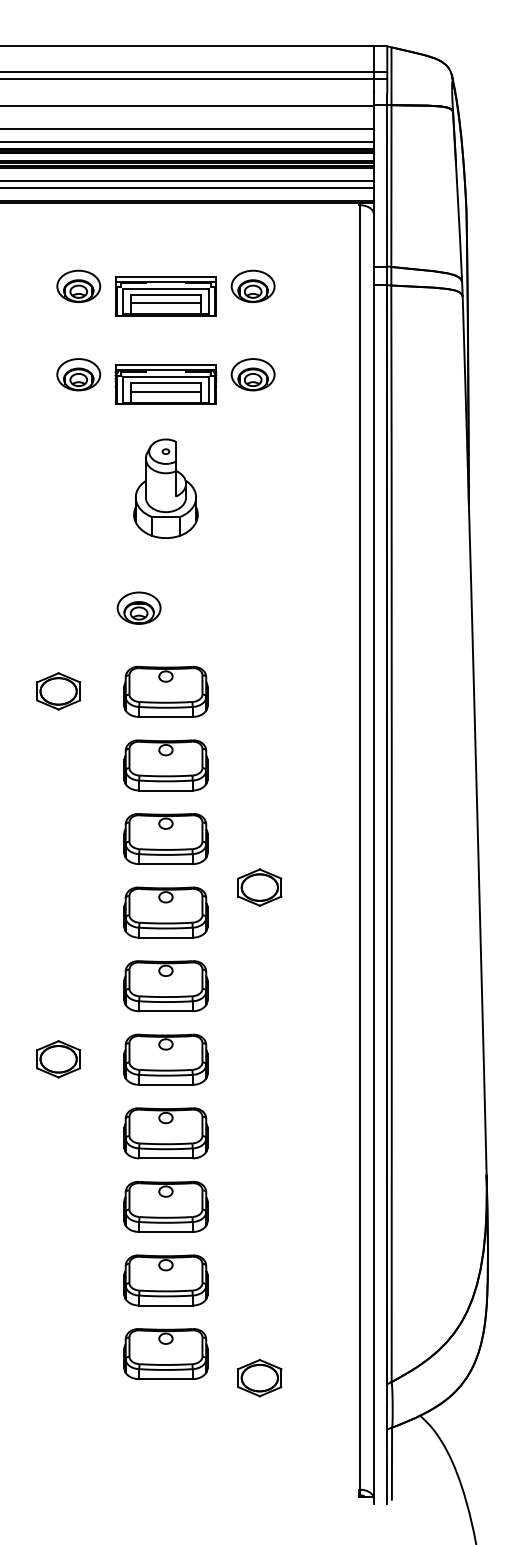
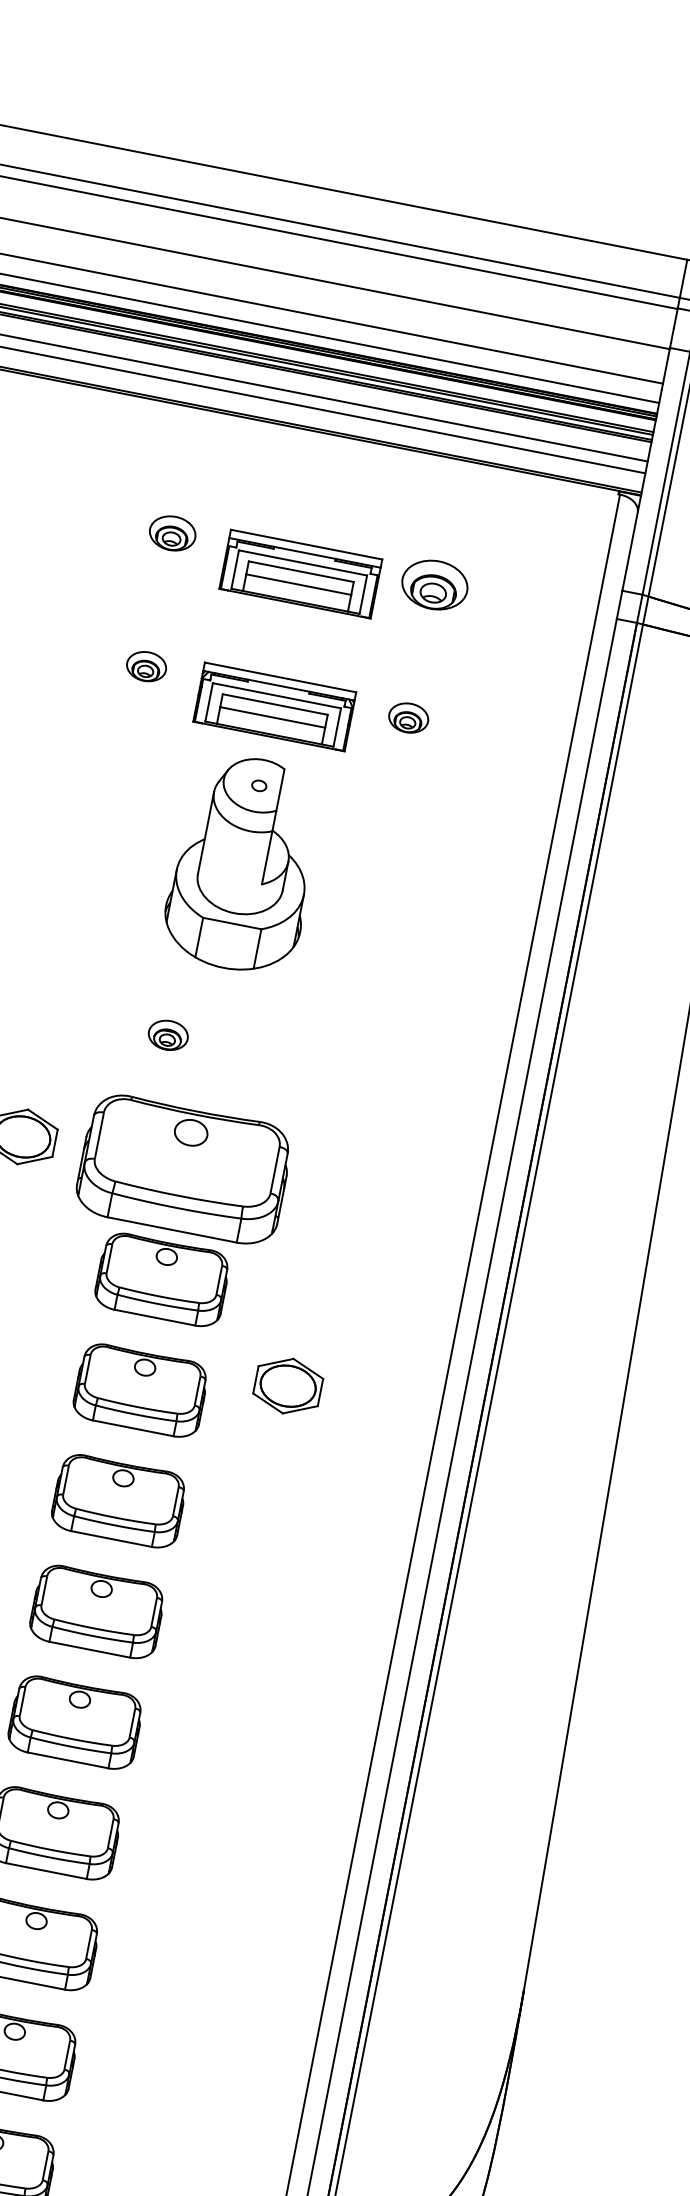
part: (78, 285) -> (172, 532), size x0.7
part: (78, 374) -> (146, 666), size x0.6
part: (252, 374) -> (407, 717), size x0.6
part: (165, 488) -> (243, 863), size x1.4
part: (138, 607) -> (167, 1034), size x0.6
part: (165, 691) -> (183, 1168), size x1.6
part: (259, 887) -> (287, 1385), moved

